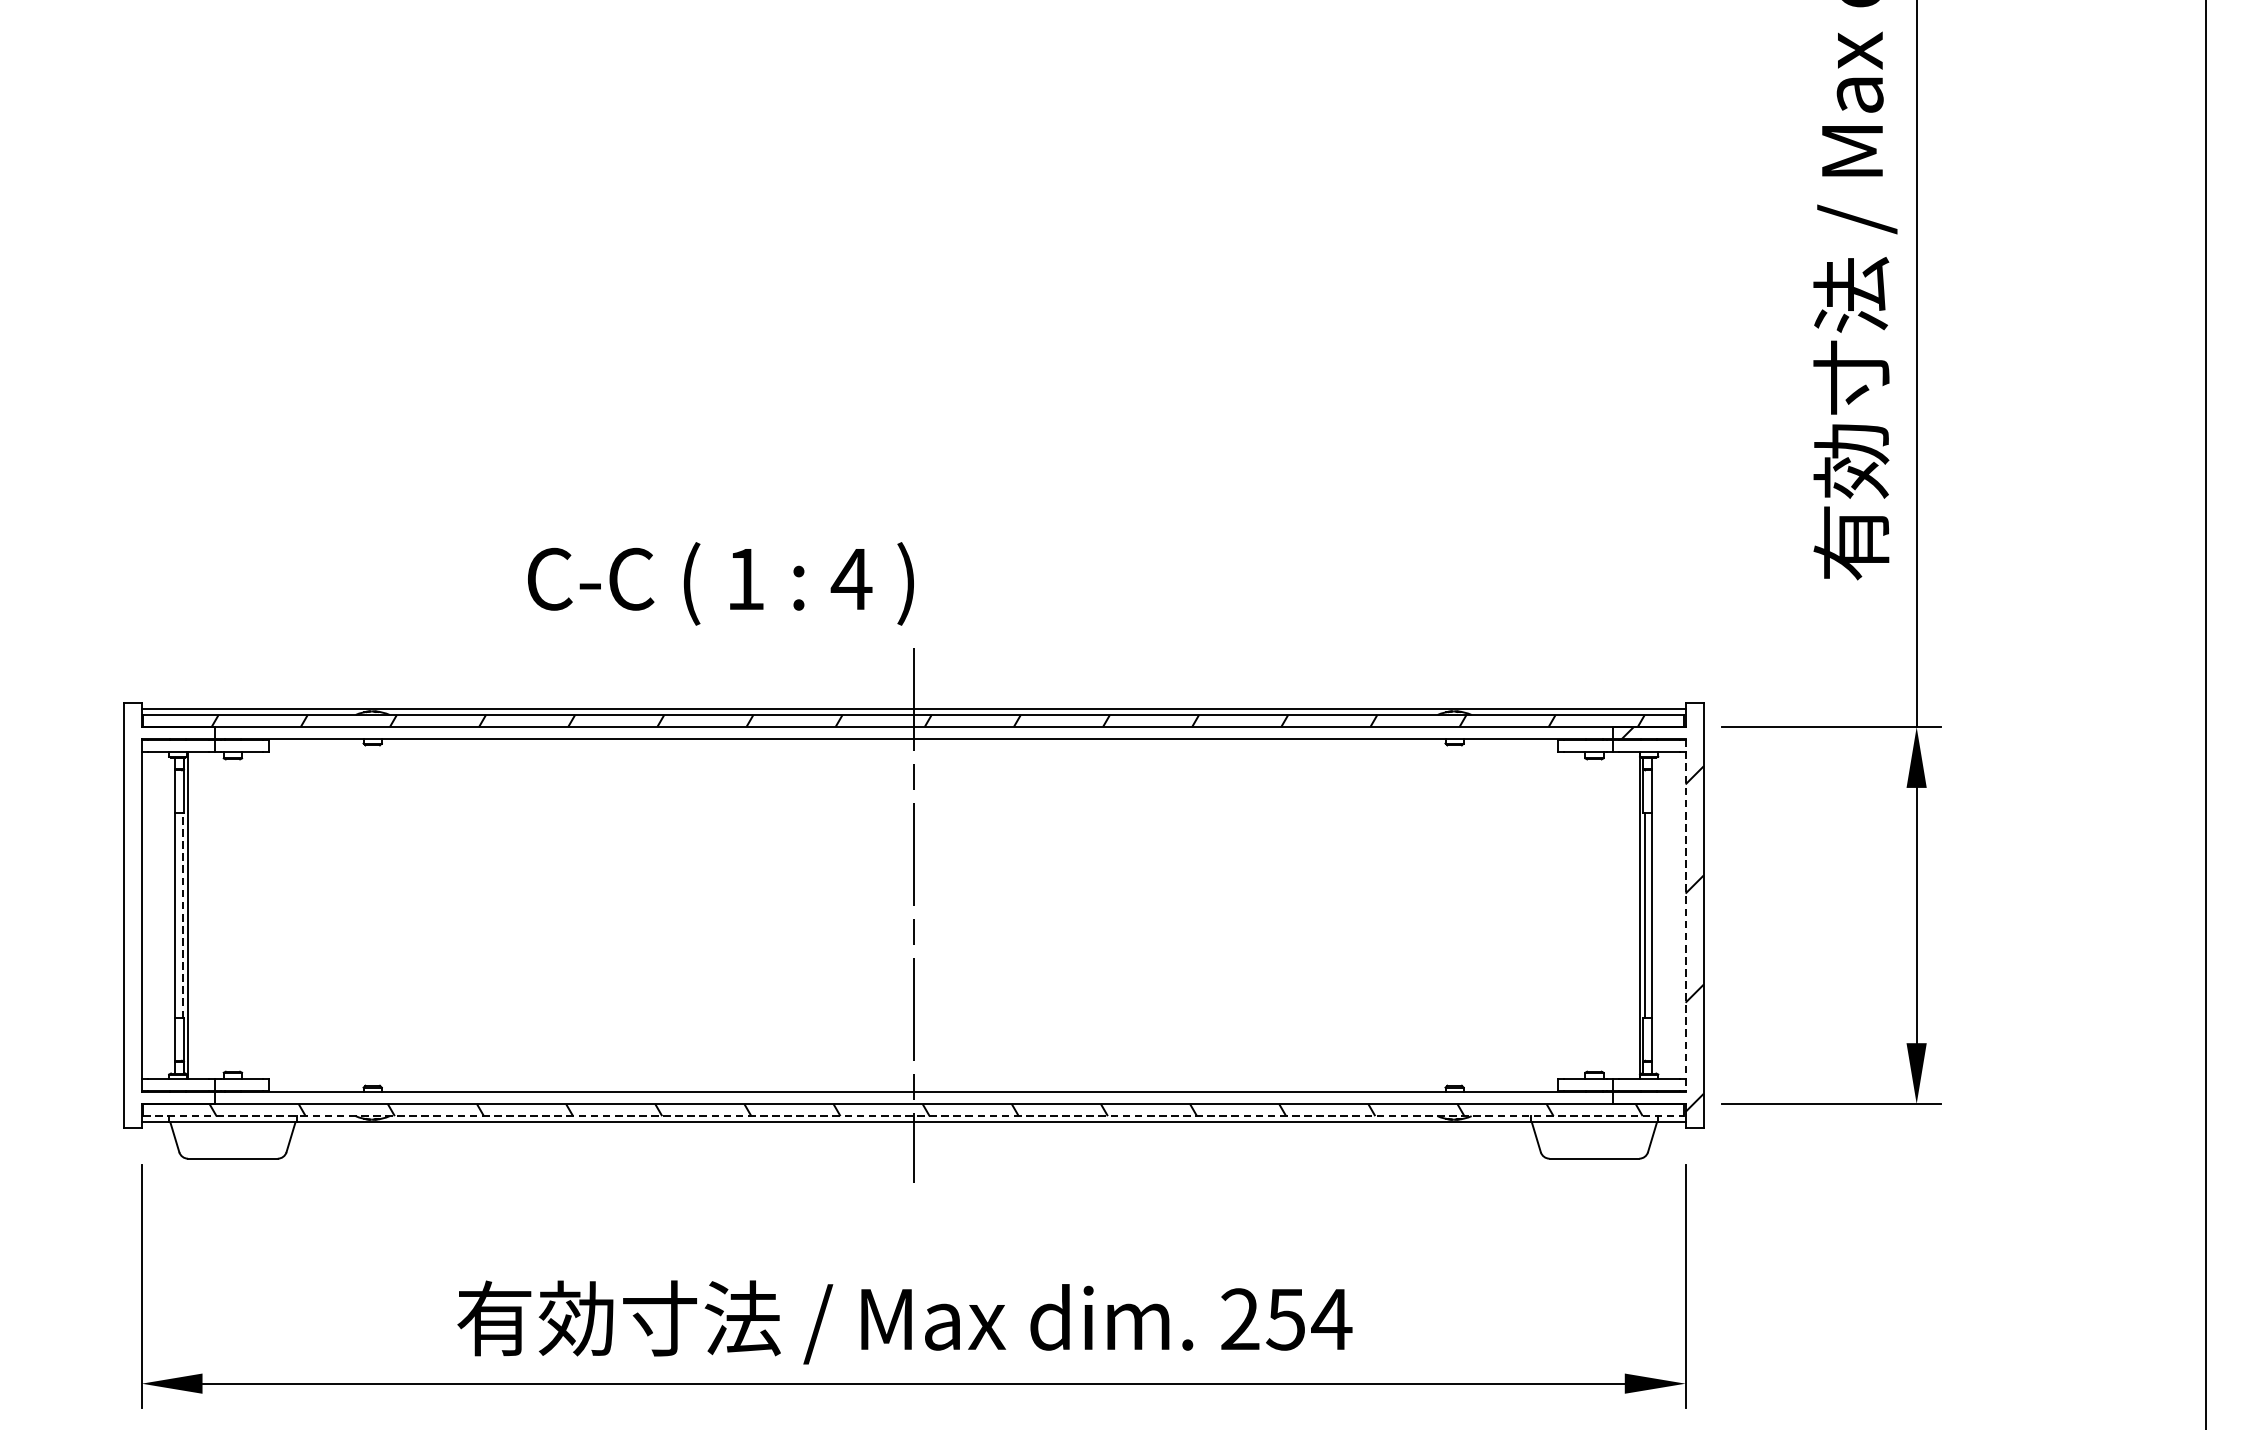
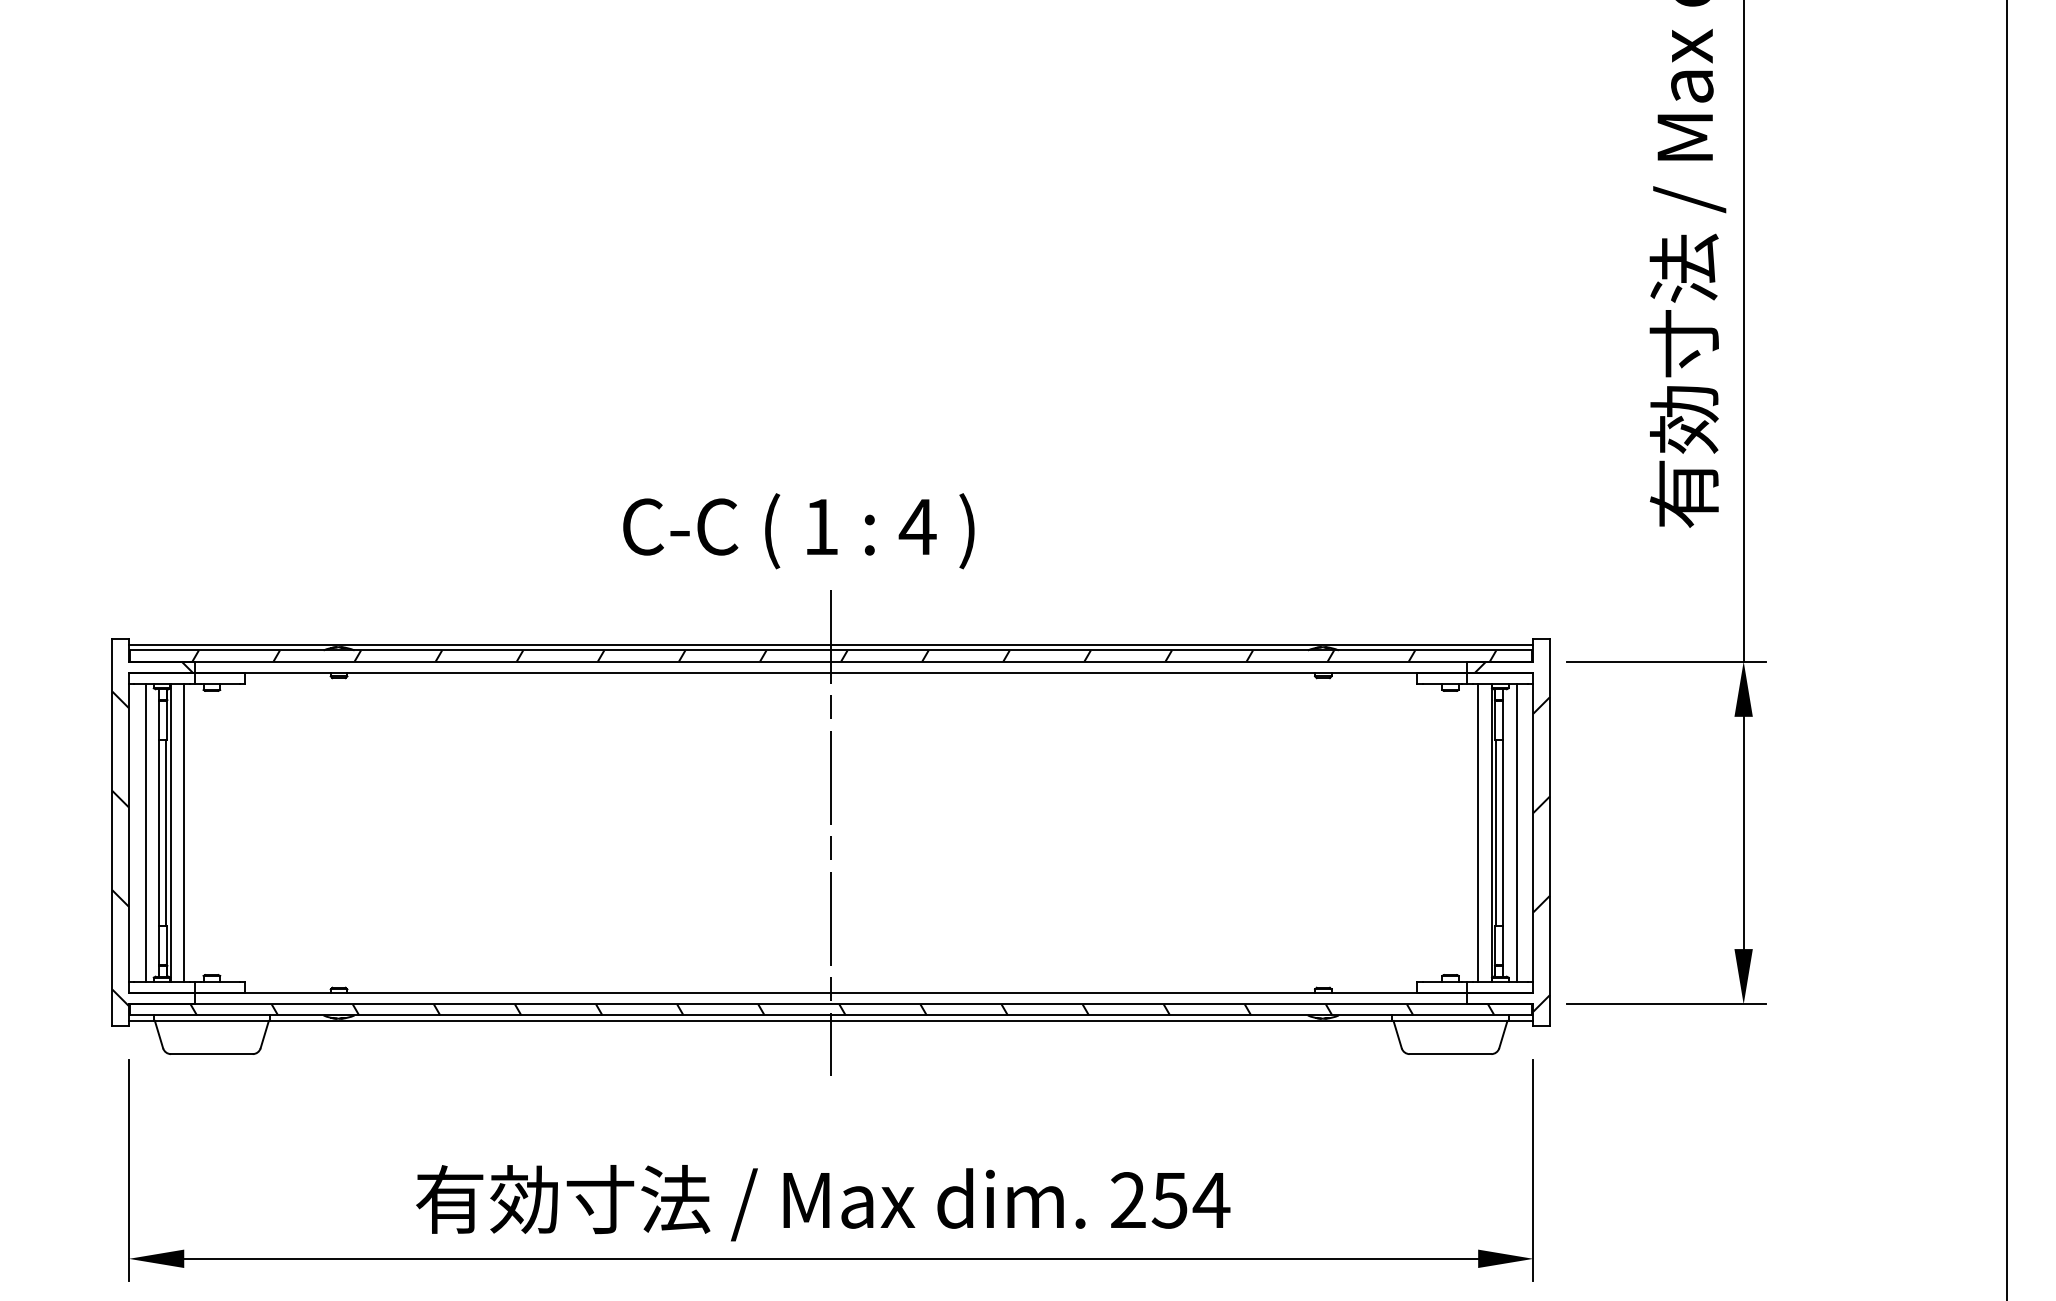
text: (720, 584) -> (798, 531), moved
line: (159, 915) -> (145, 832), added
line: (183, 915) -> (166, 832), dashed -> solid
line: (202, 915) -> (184, 832), added
line: (1625, 915) -> (1478, 832), added
line: (1666, 915) -> (1516, 832), added
hatch: (167, 916) -> (152, 833), added
line: (1685, 916) -> (1533, 833), dashed -> solid
line: (914, 1116) -> (831, 1015), dashed -> solid

